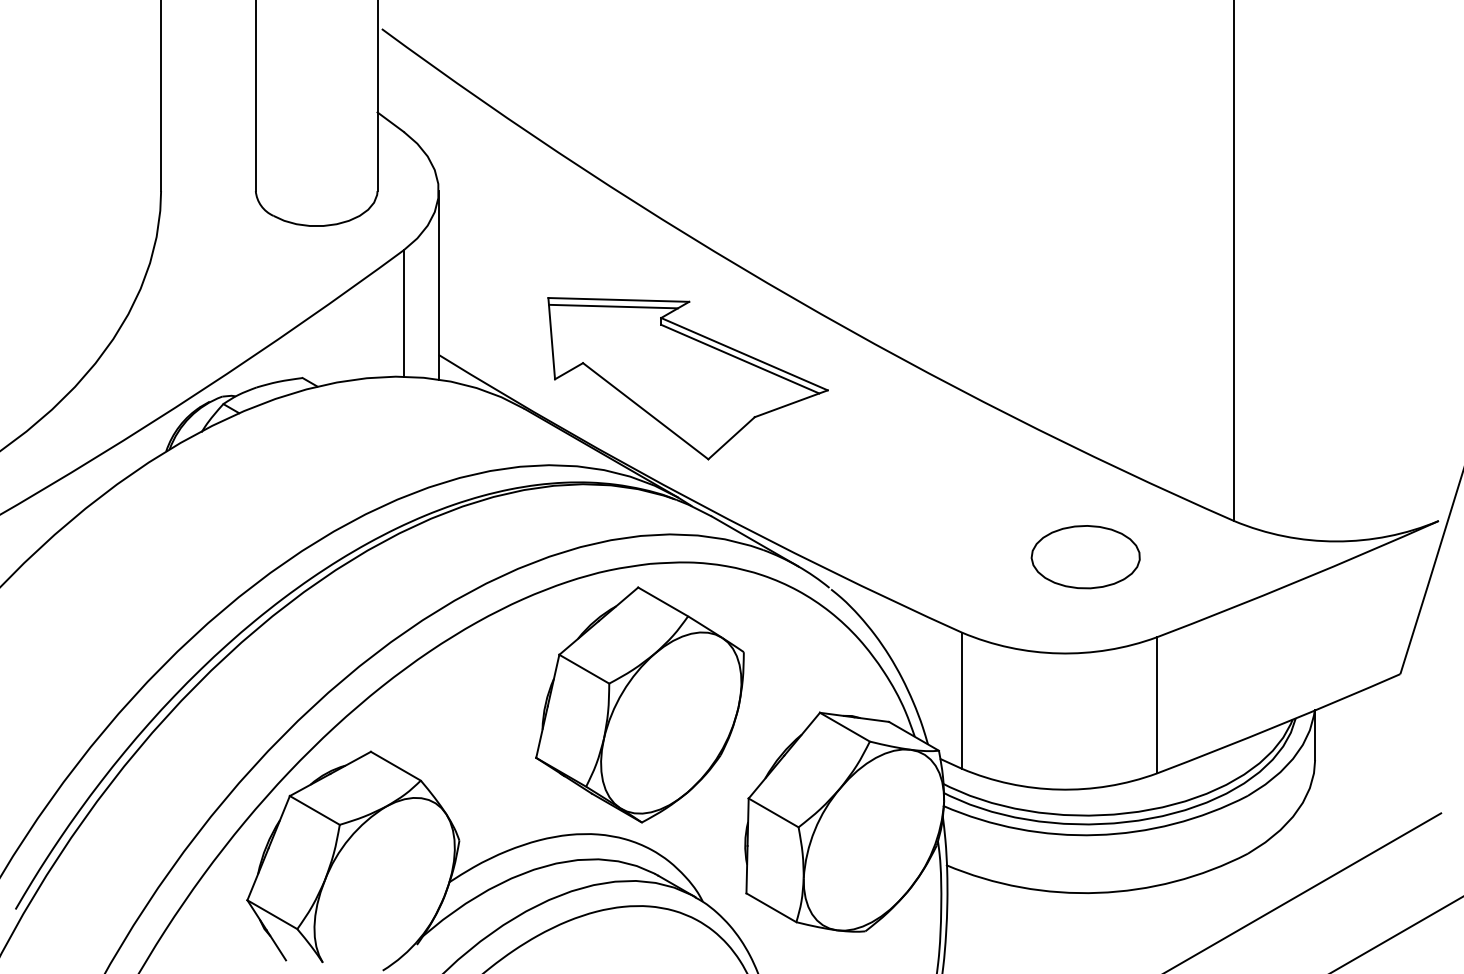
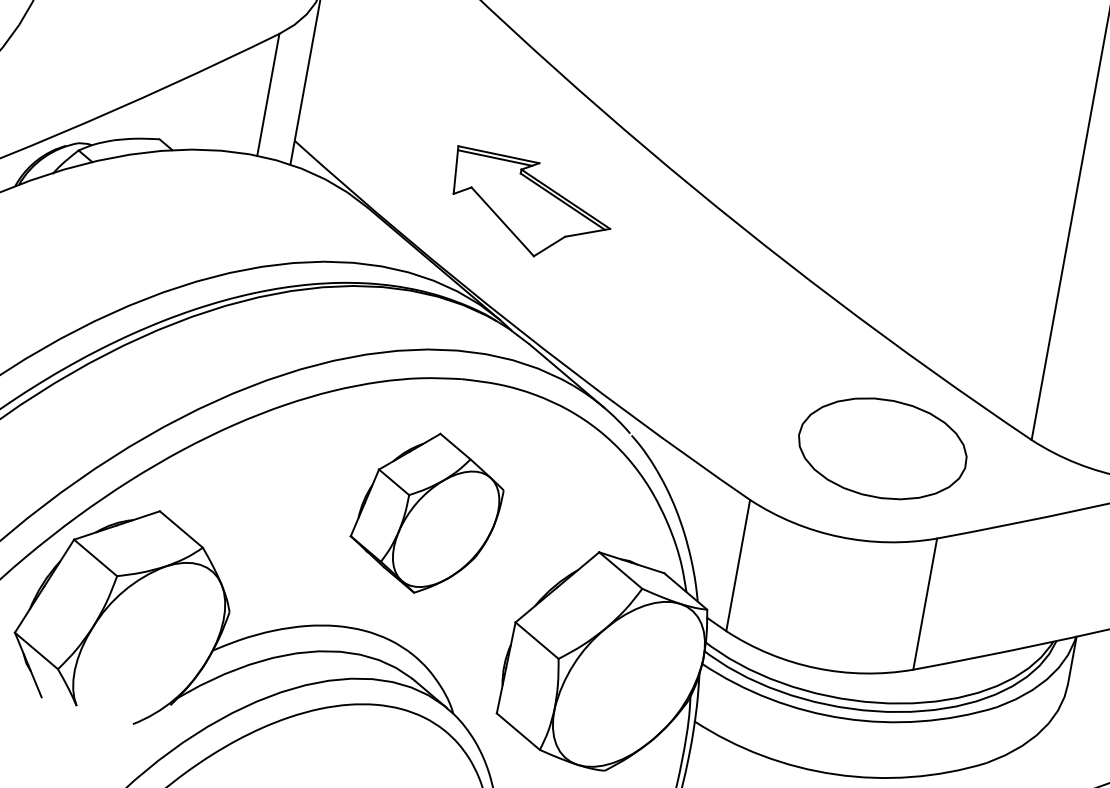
part: (687, 378) -> (530, 207), size x0.6
part: (1085, 557) -> (882, 449), size x1.6
part: (639, 704) -> (426, 512), size x0.7

